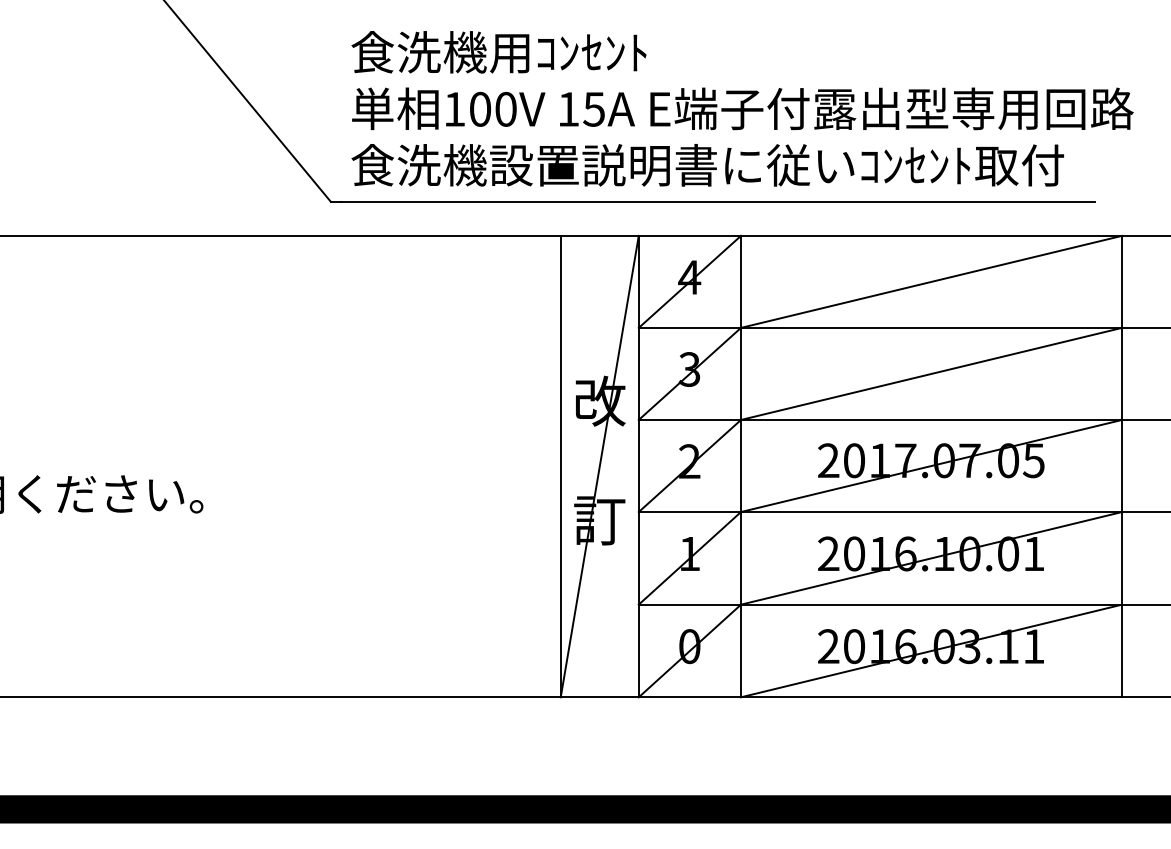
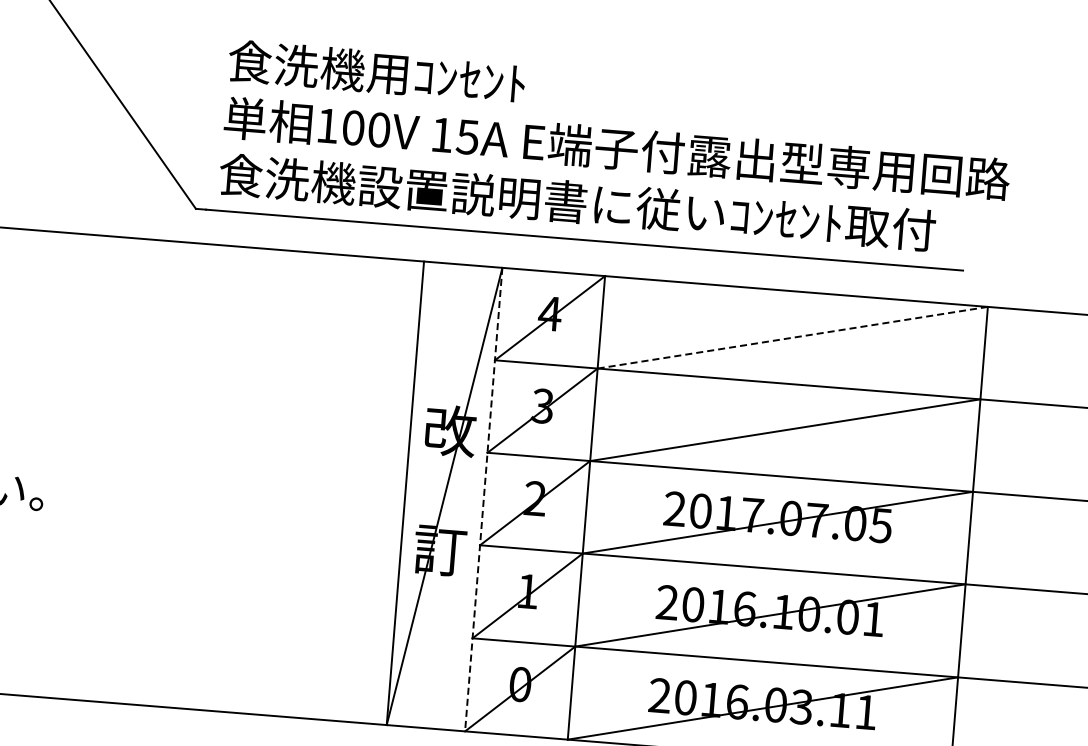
line: (931, 282) -> (792, 338), solid -> dashed
line: (638, 466) -> (483, 499), solid -> dashed

